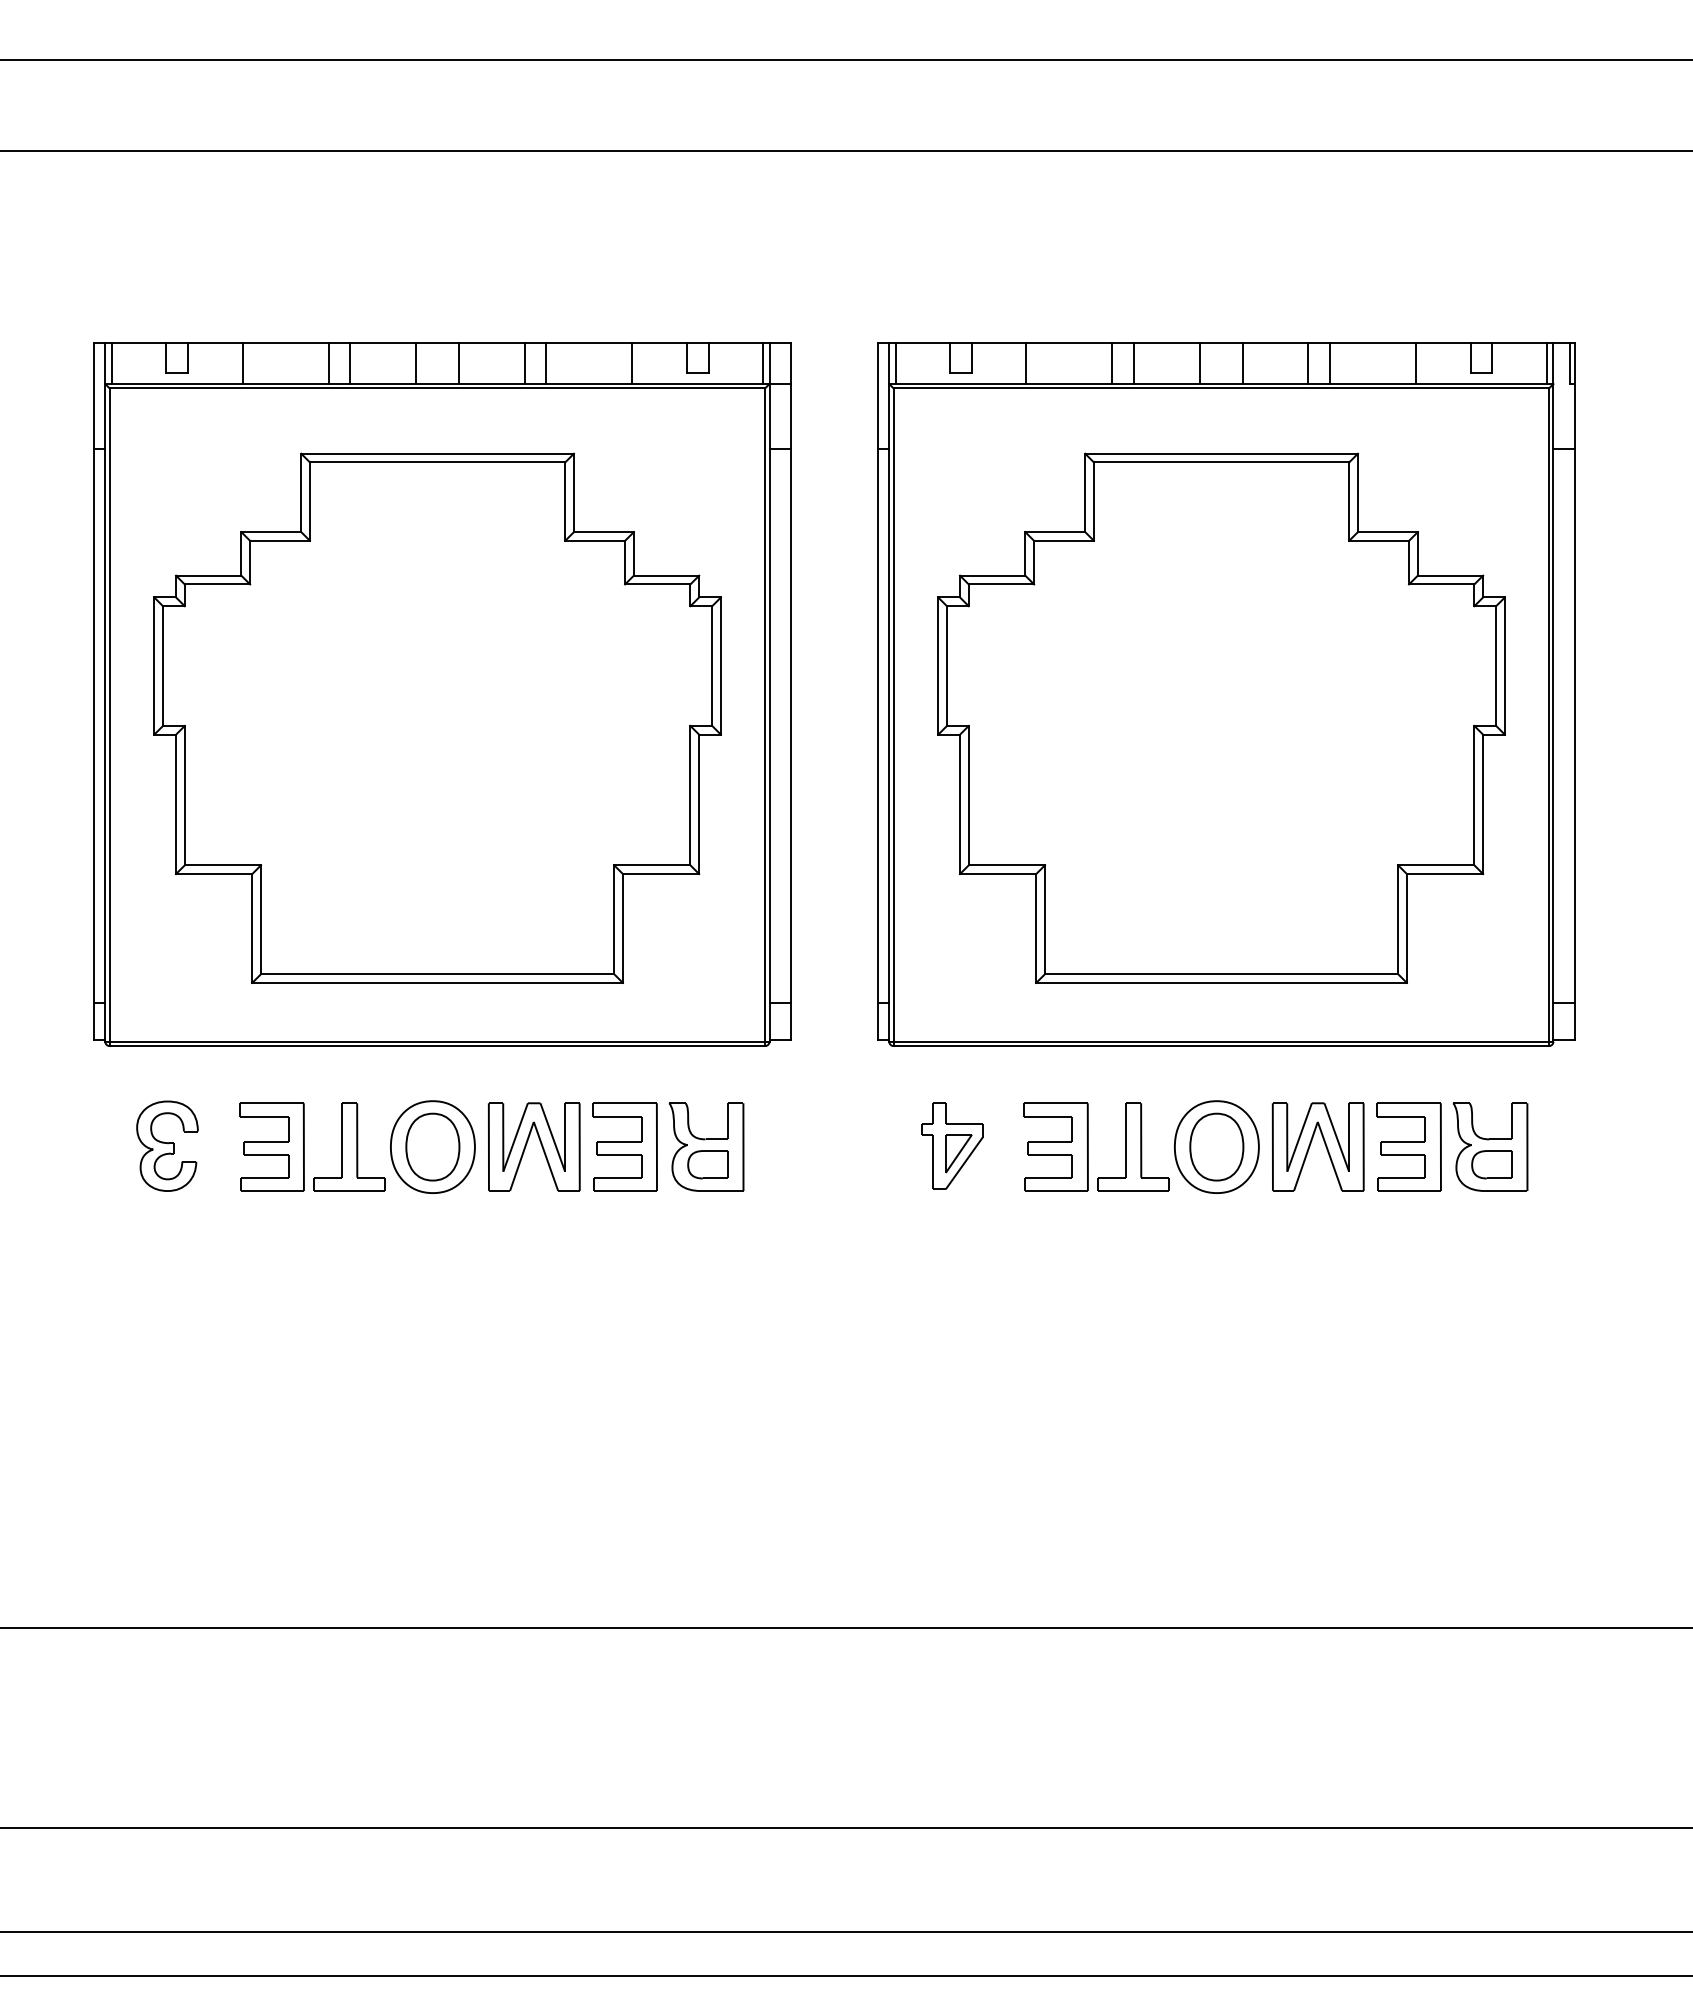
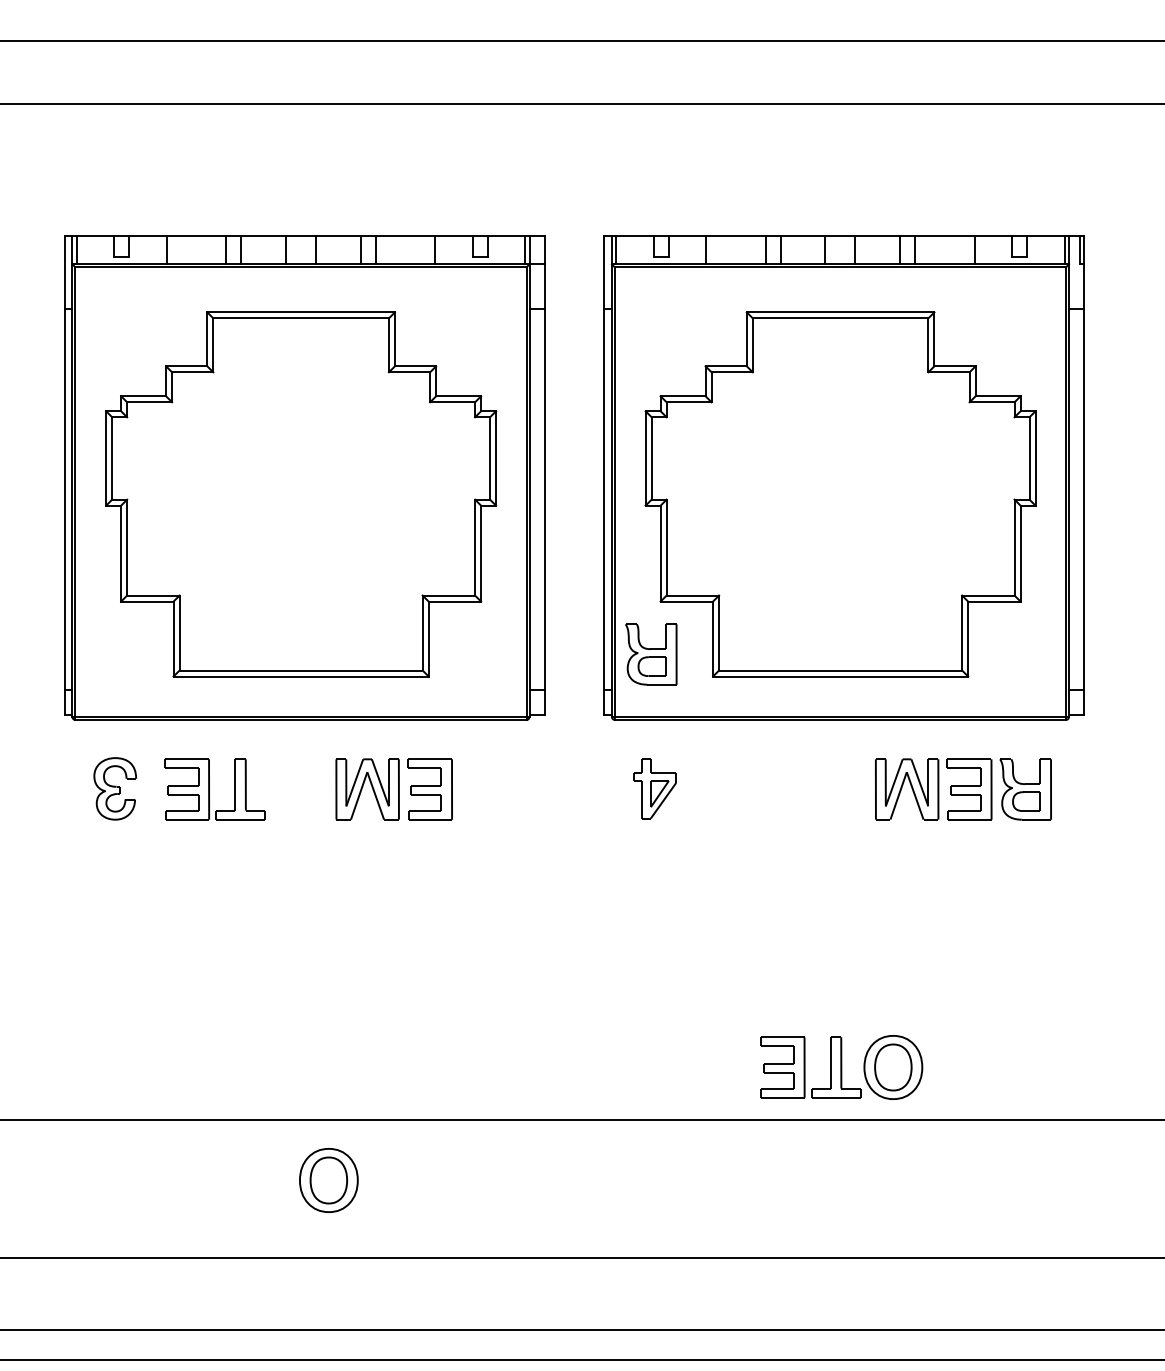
part: (432, 1147) -> (328, 1180), moved
part: (706, 1147) -> (651, 654), moved
part: (1141, 1147) -> (841, 1067), moved

